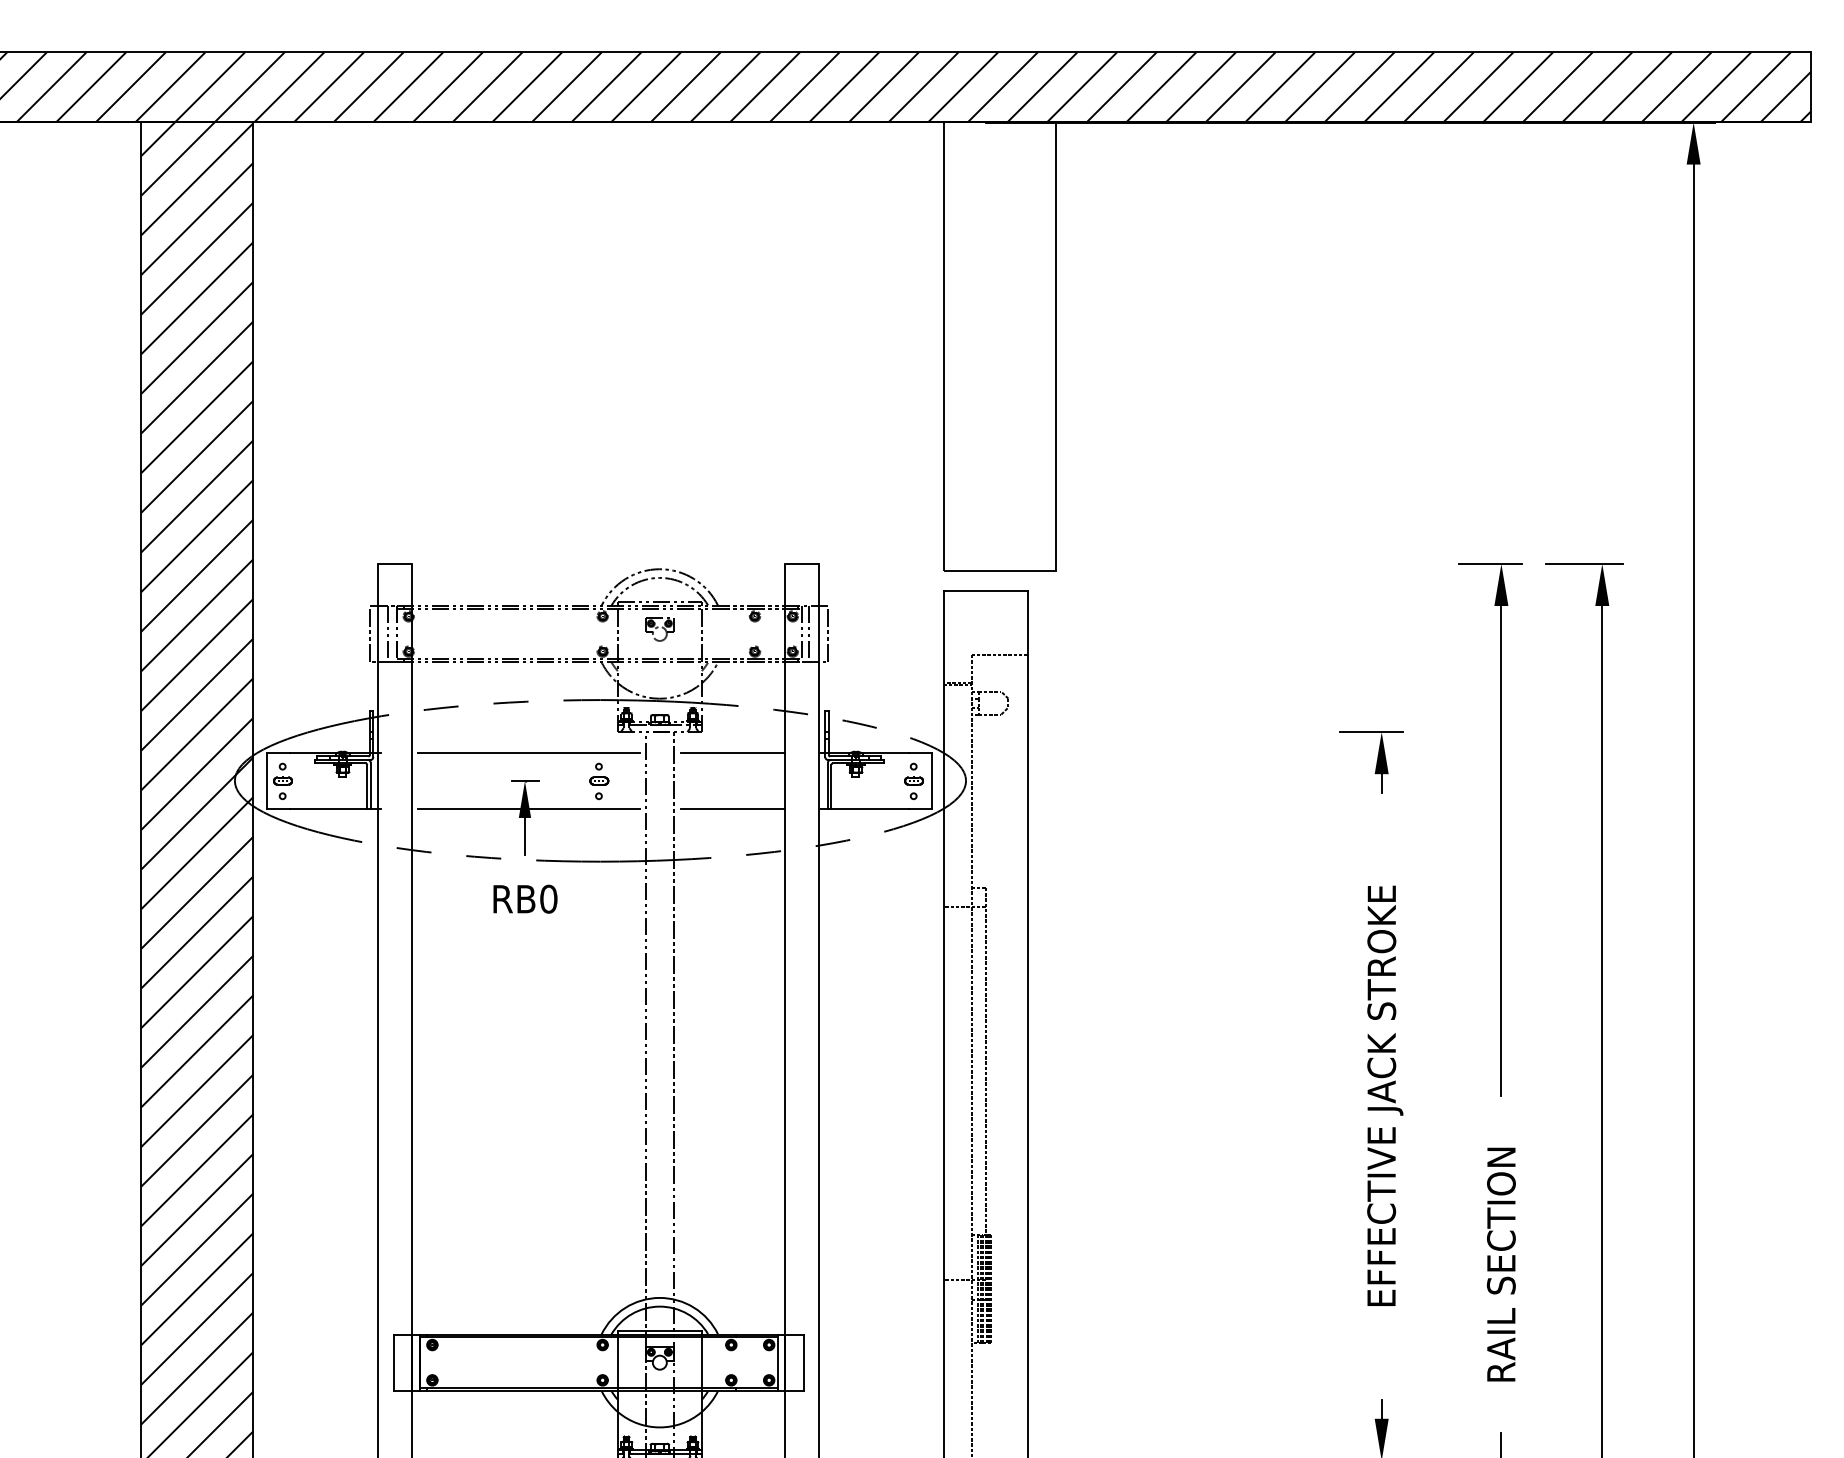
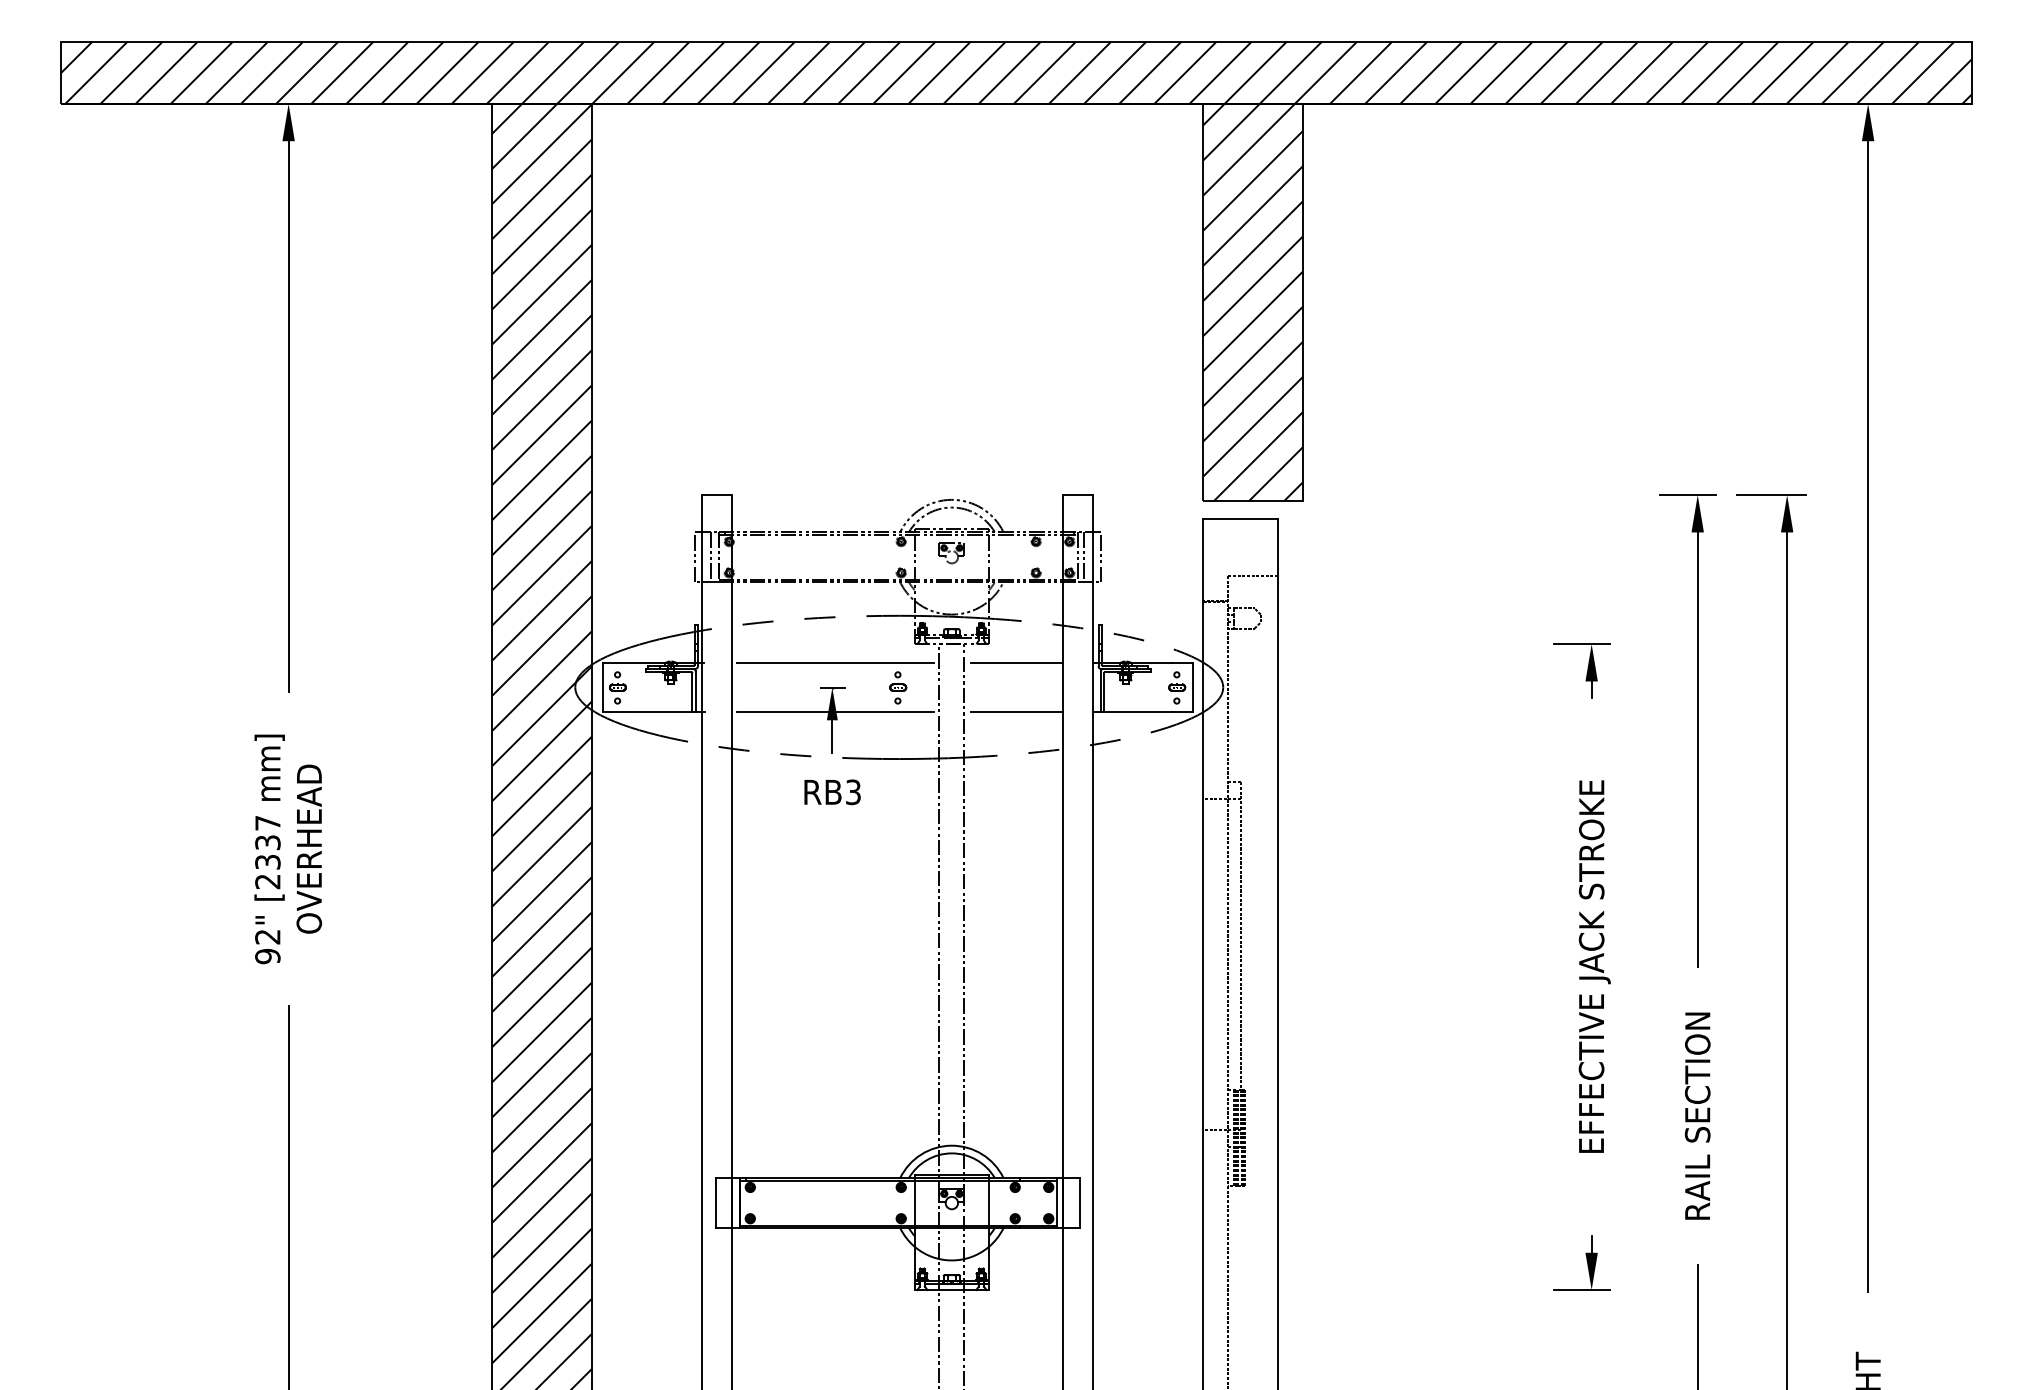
hatch: (999, 346) -> (1252, 302), added
text: (548, 899) -> (853, 792), RB0 -> RB3

